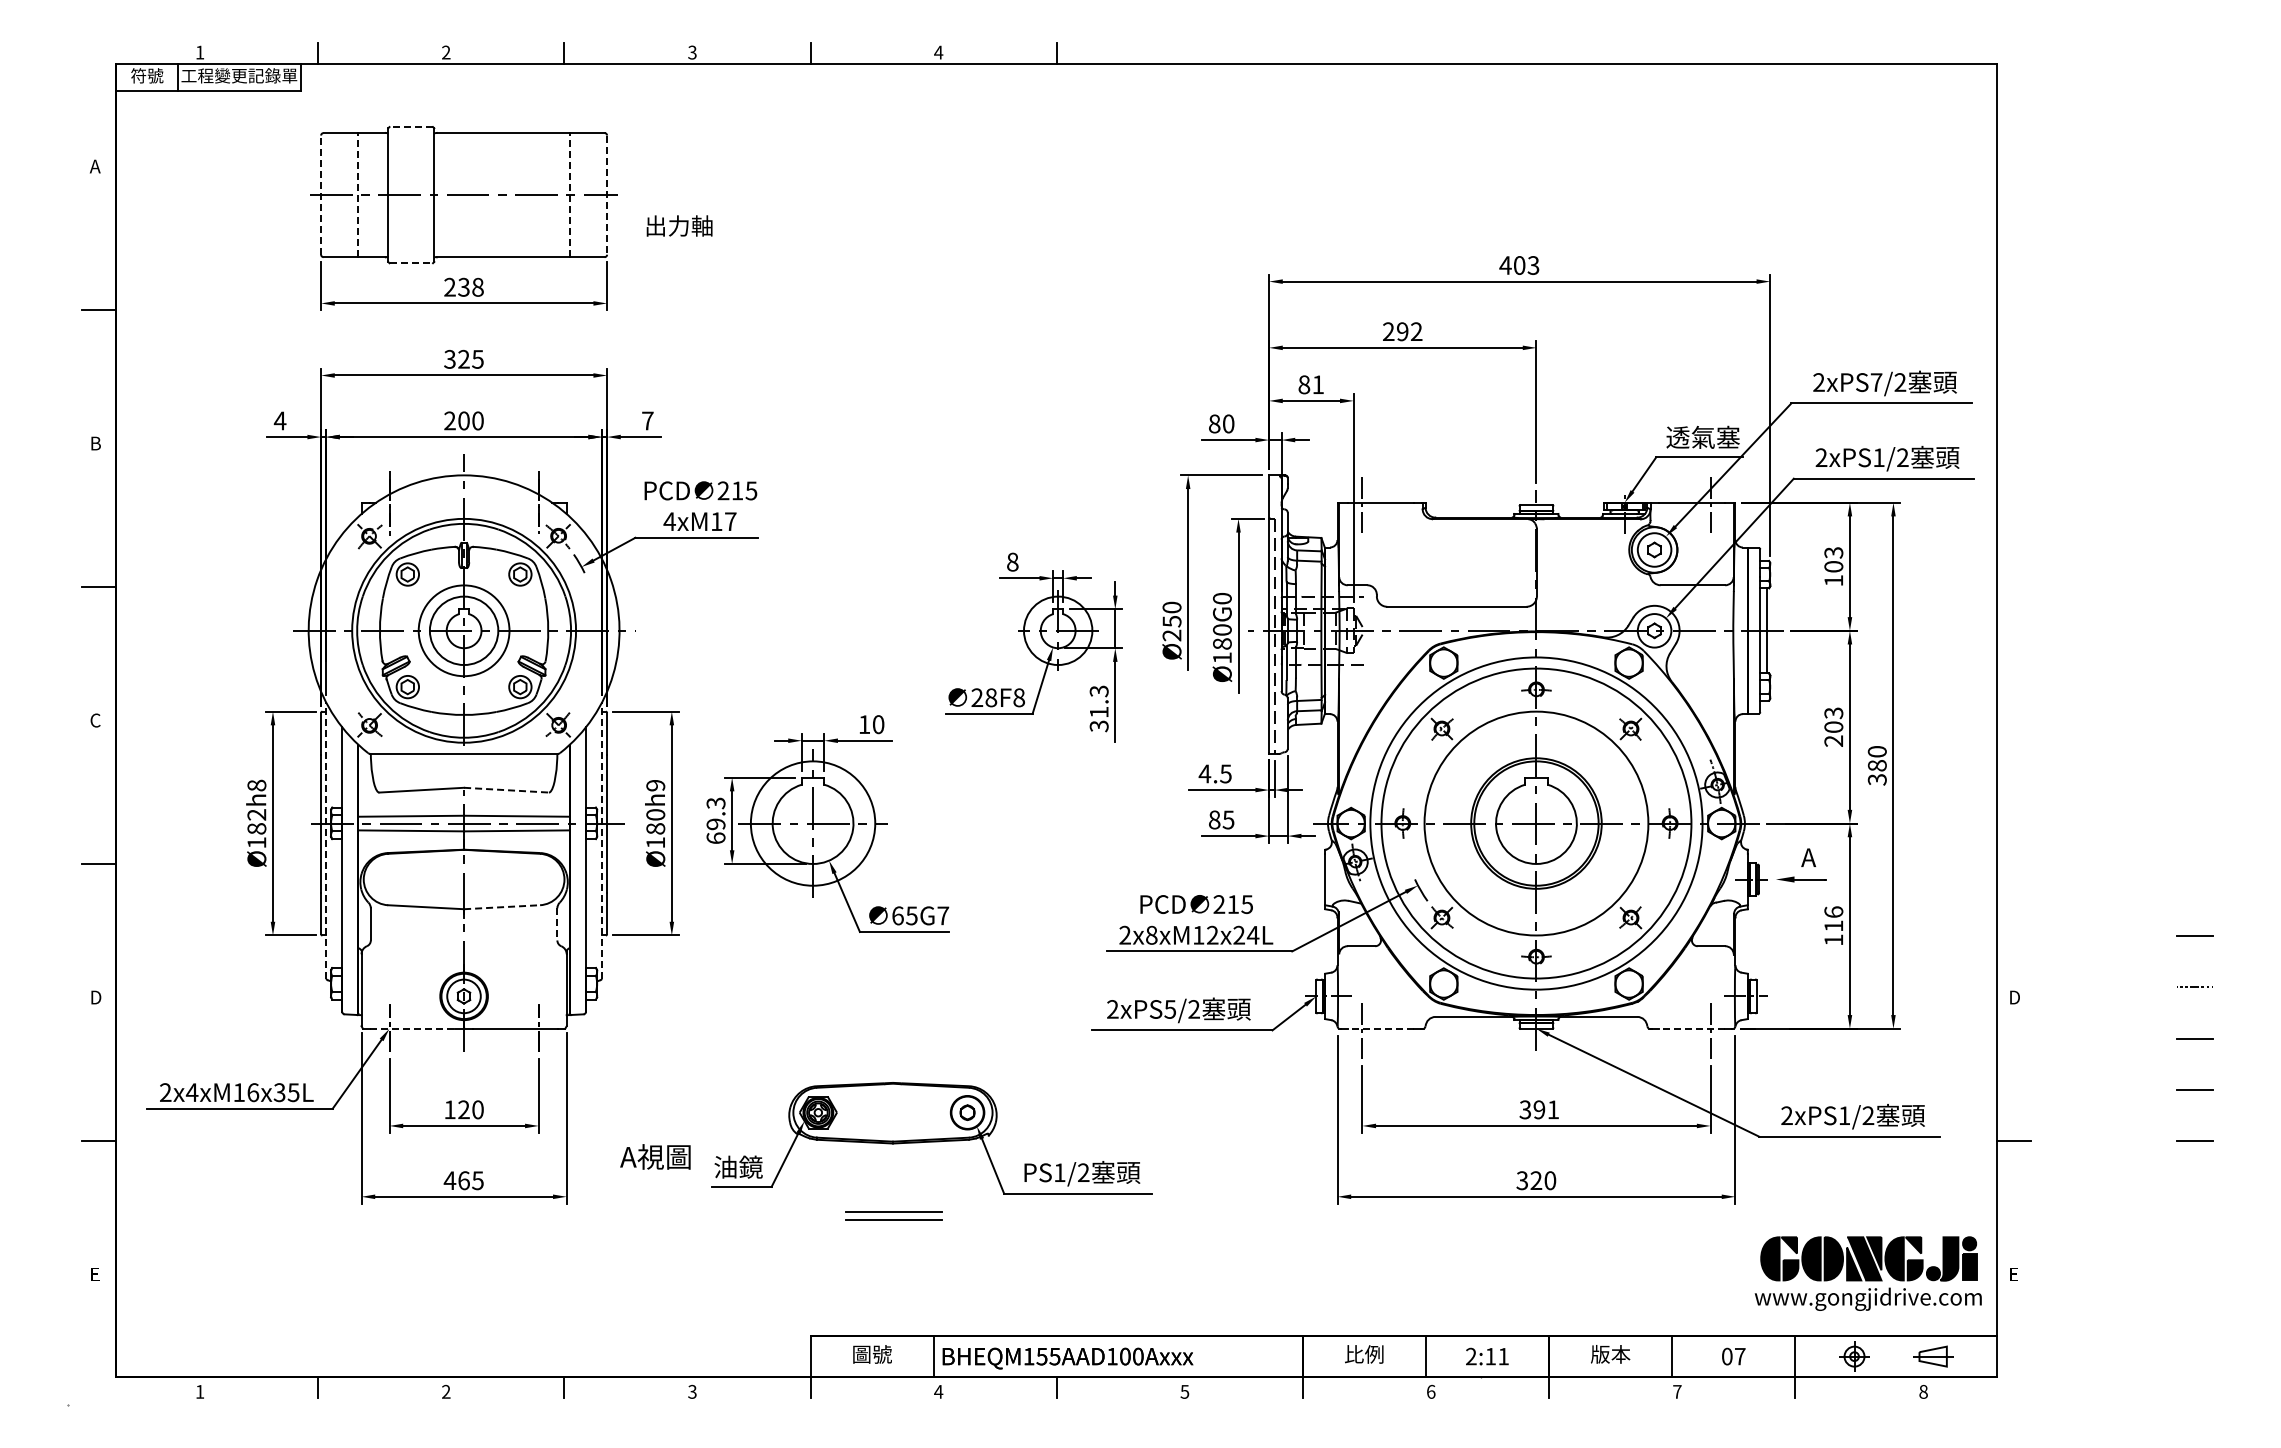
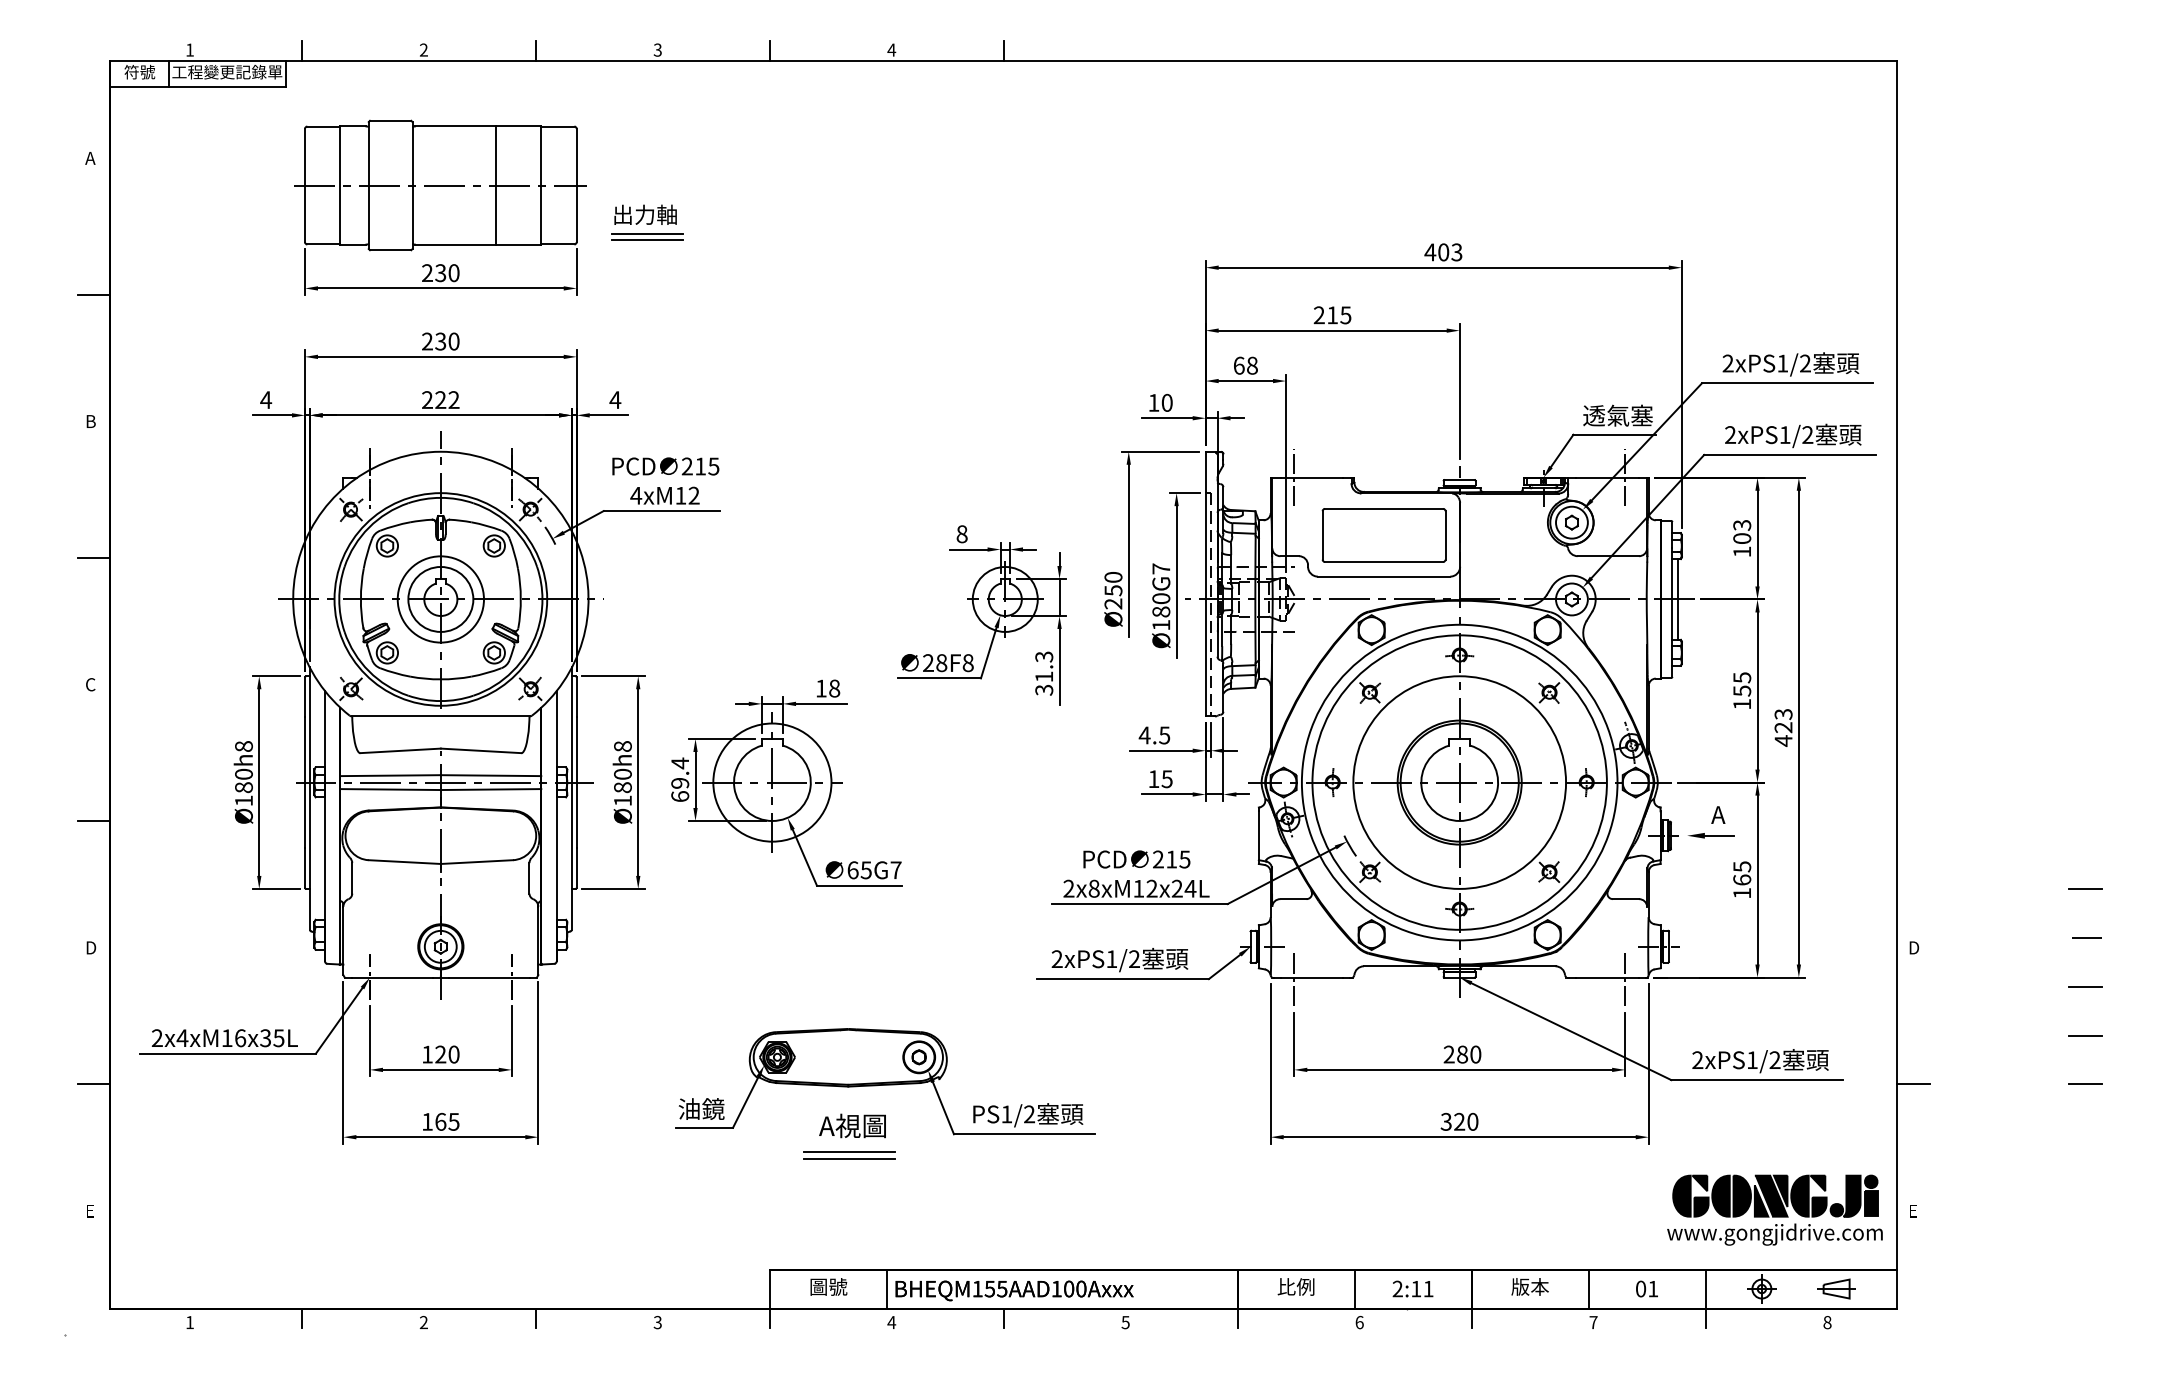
line: (411, 127) -> (390, 121), dashed -> solid
line: (358, 194) -> (340, 184), dashed -> solid
line: (522, 194) -> (496, 184), added
line: (569, 194) -> (540, 184), dashed -> solid
line: (321, 195) -> (305, 185), dashed -> solid
line: (607, 195) -> (577, 185), dashed -> solid
line: (681, 245) -> (647, 233), added
line: (681, 252) -> (647, 240), added
line: (411, 263) -> (390, 250), dashed -> solid
text: (477, 287) -> (453, 273), 238 -> 230
text: (1409, 331) -> (1339, 315), 292 -> 215
text: (463, 358) -> (440, 340), 325 -> 230
text: (1876, 382) -> (1782, 363), 2xPS7/2 -> 2xPS1/2
text: (1311, 384) -> (1245, 365), 81 -> 68
text: (470, 420) -> (446, 399), 200 -> 222
text: (647, 420) -> (615, 399), 7 -> 4
text: (1214, 423) -> (1153, 402), 80 -> 10
text: (730, 521) -> (693, 495), 4xM17 -> 4xM12
part: (1456, 563) -> (1383, 535), added
text: (1222, 598) -> (1161, 568), Ø180G0 -> Ø180G7
text: (878, 724) -> (834, 688), 10 -> 18
text: (1833, 726) -> (1741, 690), 203 -> 155
text: (1876, 766) -> (1782, 728), 380 -> 423
text: (655, 785) -> (622, 746), Ø180h9 -> Ø180h8
line: (506, 790) -> (481, 751), dashed -> solid
text: (715, 803) -> (679, 763), 69.3 -> 69.4
text: (256, 814) -> (243, 773), Ø182h8 -> Ø180h8
text: (1214, 819) -> (1153, 778), 85 -> 15
line: (326, 840) -> (310, 798), dashed -> solid
line: (602, 840) -> (572, 798), dashed -> solid
line: (502, 907) -> (477, 862), dashed -> solid
text: (1833, 918) -> (1741, 872), 116 -> 165
line: (557, 924) -> (529, 878), dashed -> solid
text: (1169, 1009) -> (1111, 959), 2xPS5/2 -> 2xPS1/2
line: (412, 1028) -> (391, 977), dashed -> solid
line: (1380, 1028) -> (1311, 977), dashed -> solid
line: (1692, 1028) -> (1607, 977), dashed -> solid
text: (1539, 1109) -> (1462, 1054), 391 -> 280
text: (655, 1156) -> (852, 1125), moved
text: (449, 1180) -> (426, 1121), 465 -> 165
text: (1740, 1356) -> (1653, 1288), 07 -> 01

